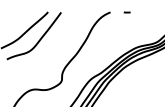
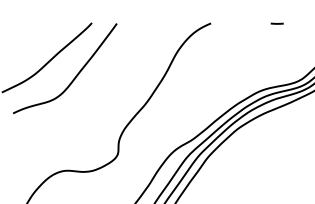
line: (126, 12) -> (275, 23), moved

